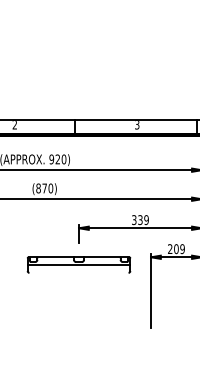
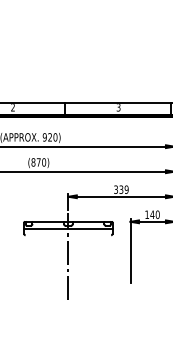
text: (176, 249) -> (152, 215), 209 -> 140
line: (79, 296) -> (68, 255), added

